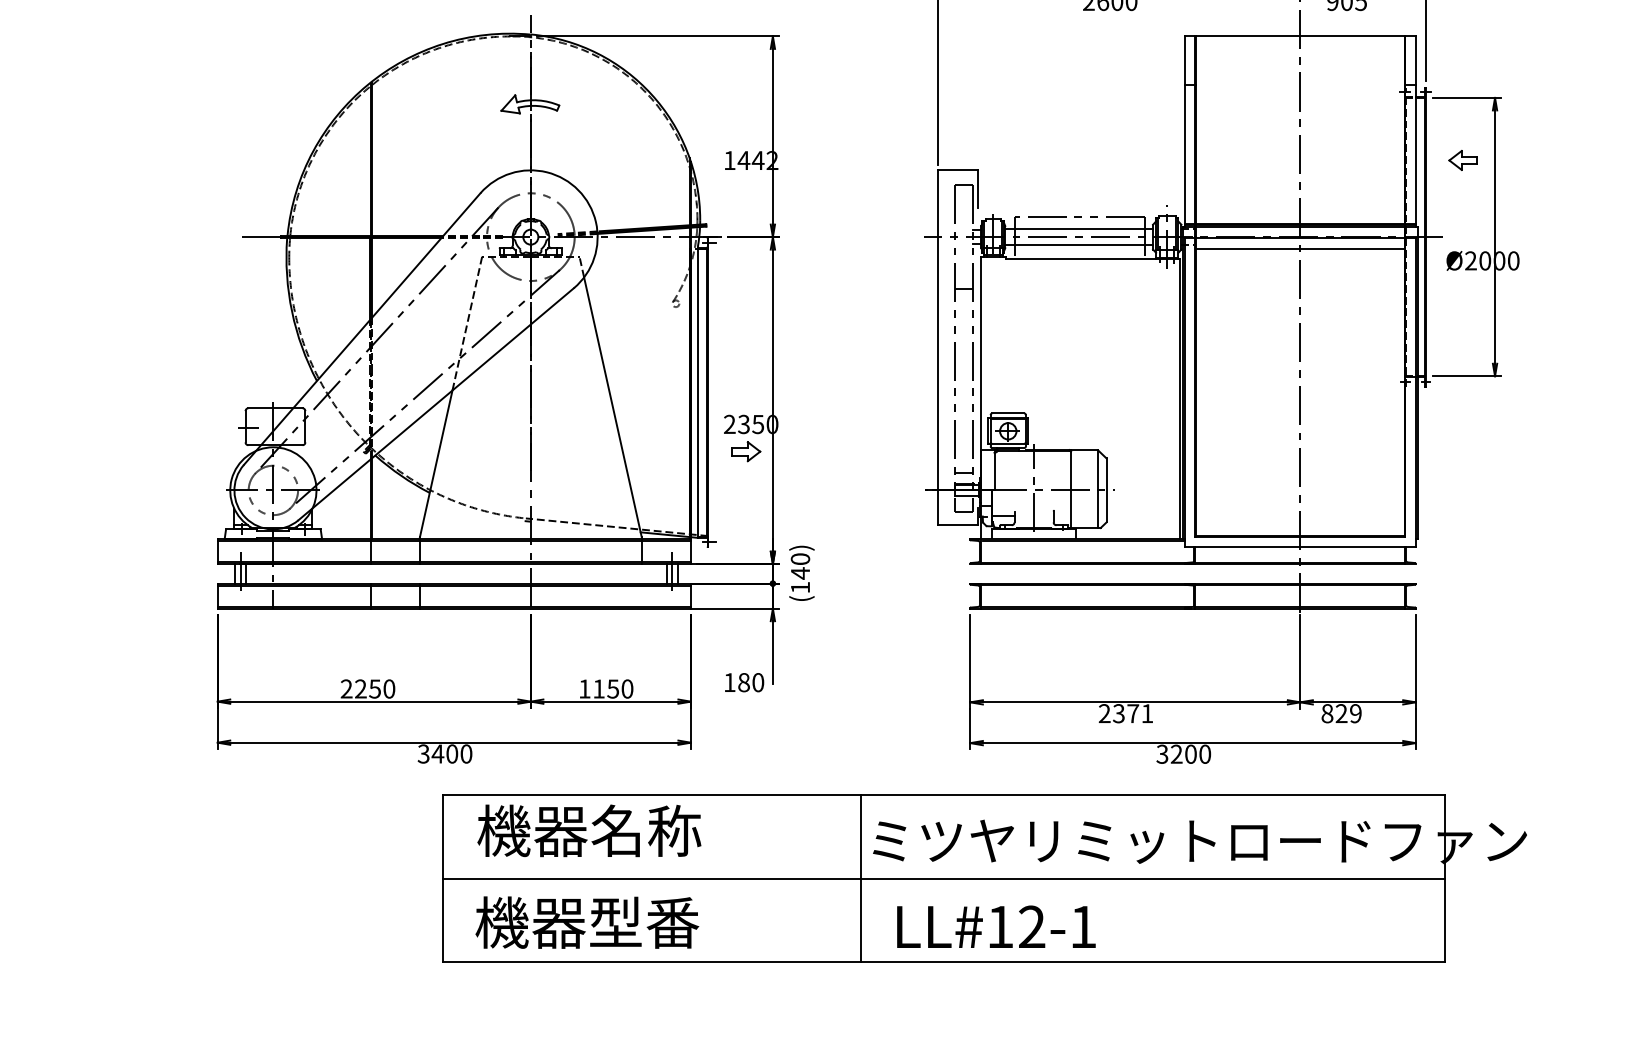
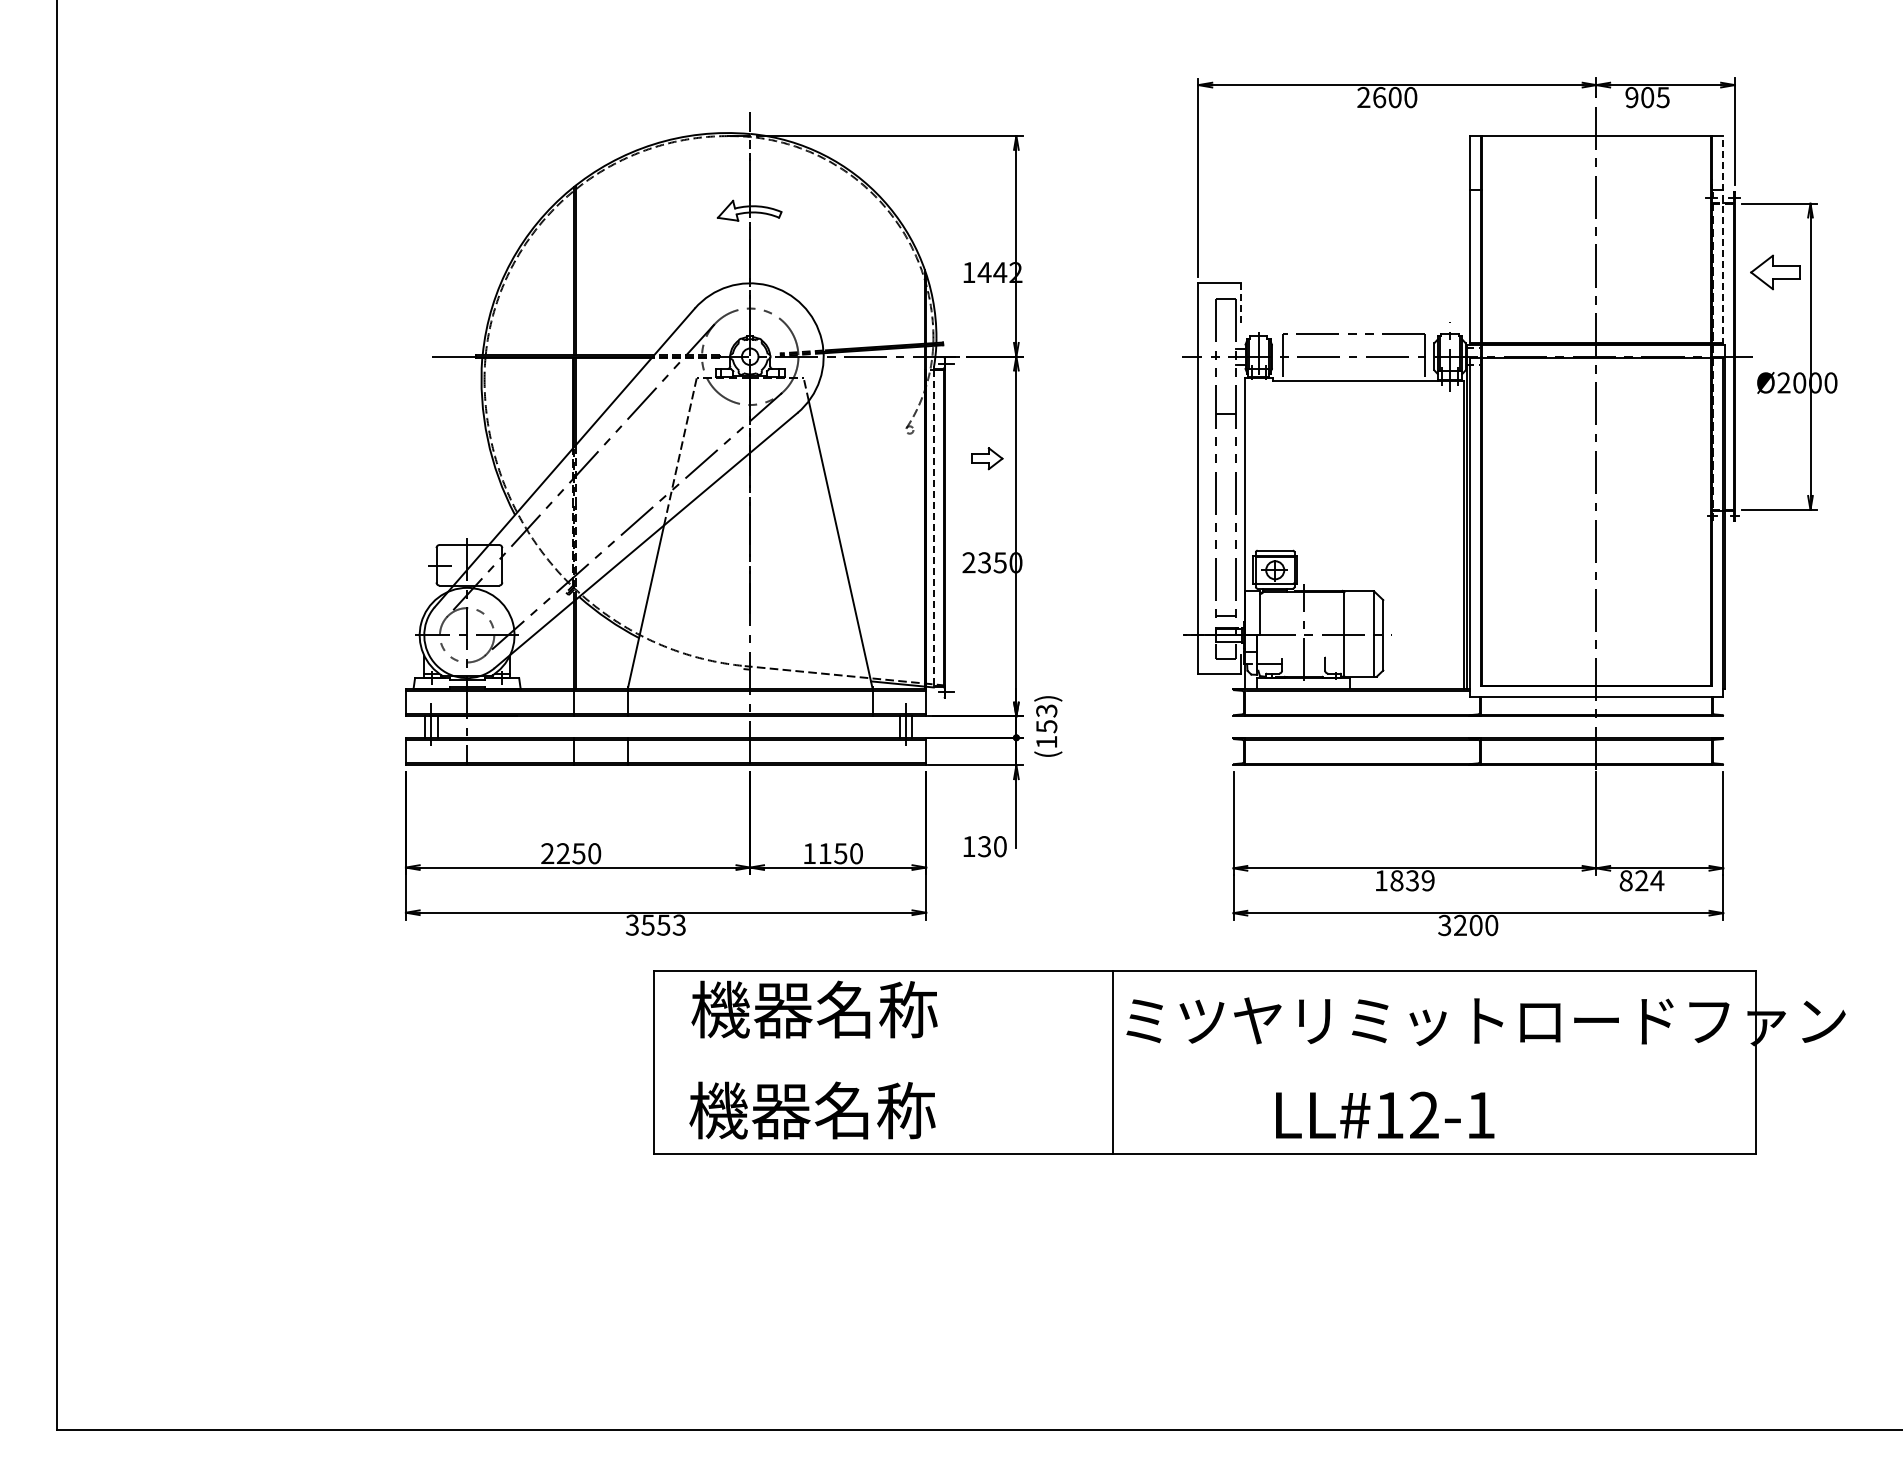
line: (1415, 131) -> (1723, 240), solid -> dashed
part: (1463, 160) -> (1775, 272), size x1.6
line: (977, 189) -> (1241, 304), solid -> dashed
line: (1078, 229) -> (1352, 348), removed
line: (1078, 245) -> (1352, 365), removed
line: (1300, 248) -> (1596, 369), removed
line: (697, 393) -> (933, 528), solid -> dashed
part: (746, 451) -> (987, 458), moved
text: (800, 566) -> (1046, 718), (140) -> (153)
text: (743, 682) -> (984, 846), 180 -> 130
text: (1125, 713) -> (1404, 880), 2371 -> 1839
text: (1355, 713) -> (1657, 880), 829 -> 824
text: (451, 753) -> (663, 924), 3400 -> 3553
line: (943, 878) -> (1204, 1062), removed
text: (643, 922) -> (874, 1110), 機器型番 -> 機器名称
text: (996, 926) -> (1385, 1114), moved

